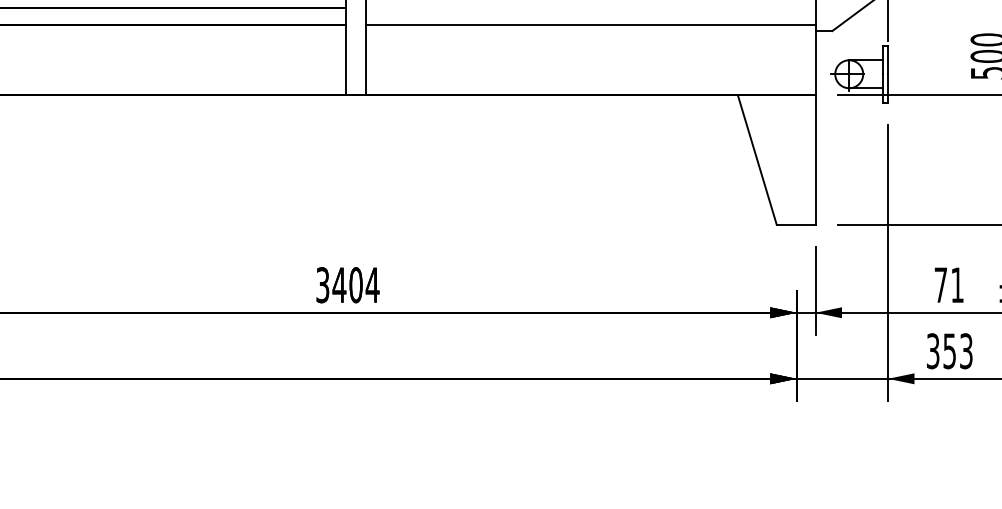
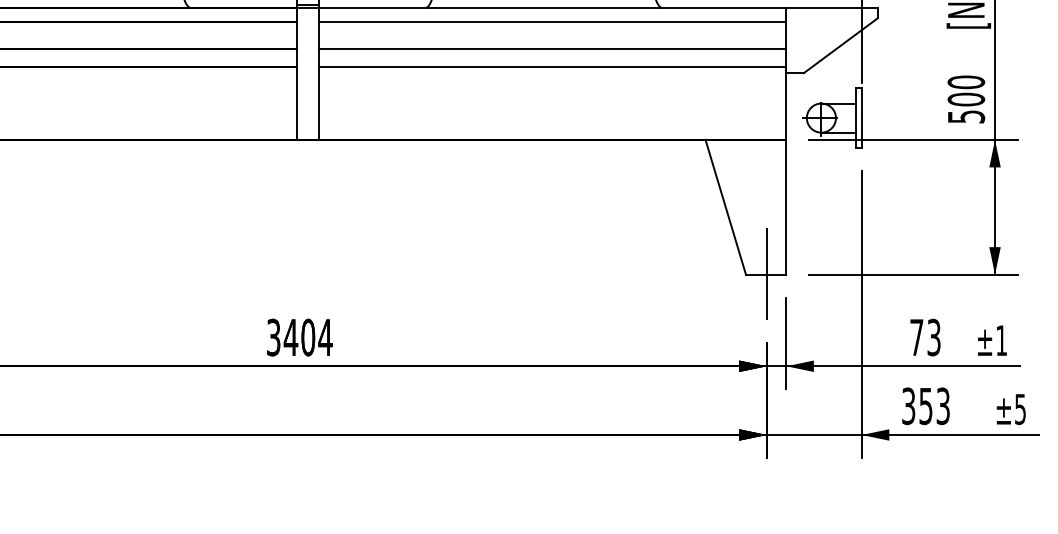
line: (590, 7) -> (552, 48), added
line: (796, 224) -> (766, 274), added
text: (956, 285) -> (933, 337), 71 -> 73

